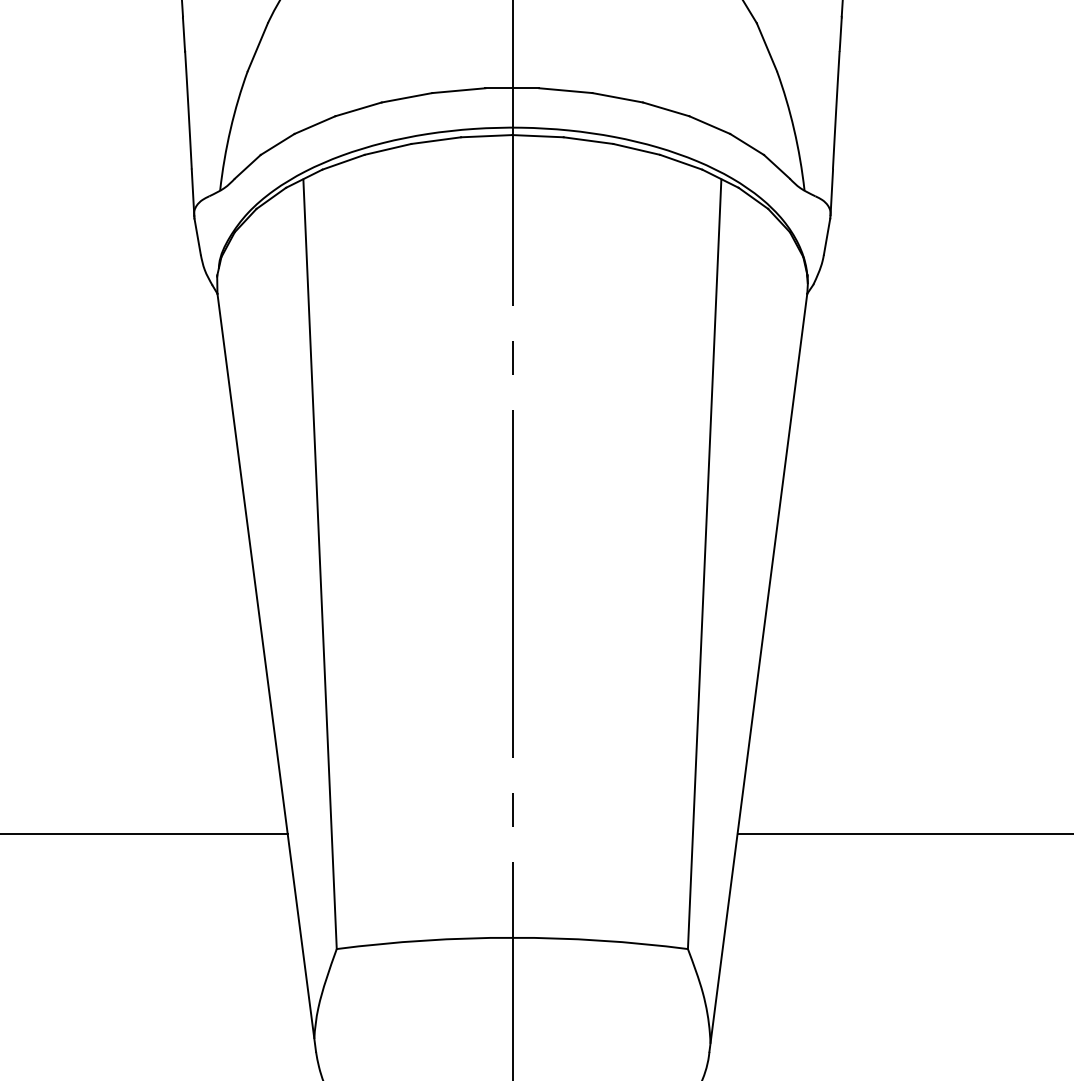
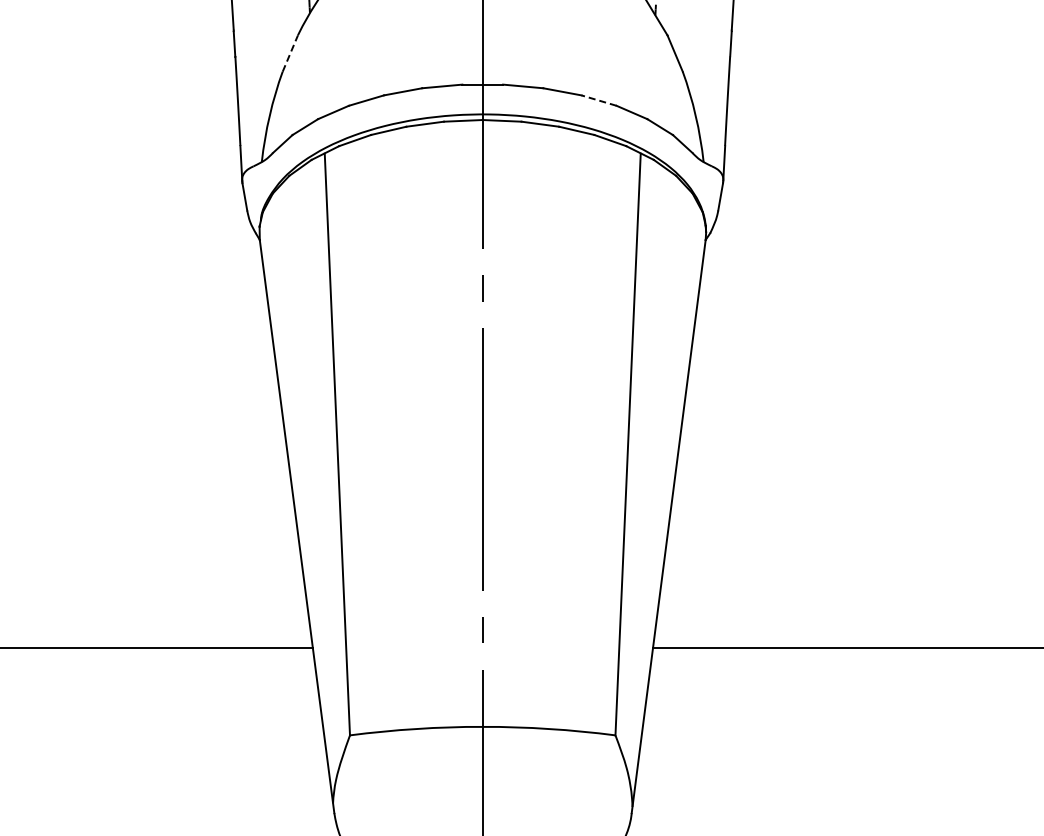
line: (258, 47) -> (290, 53), solid -> dashed
line: (665, 109) -> (598, 100), solid -> dashed

